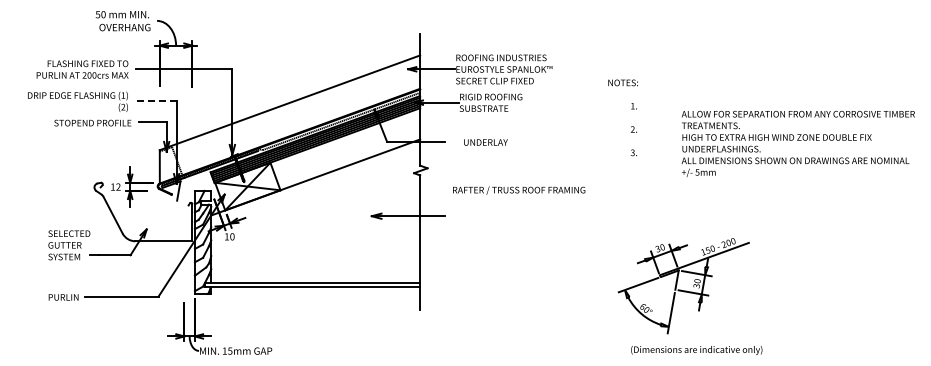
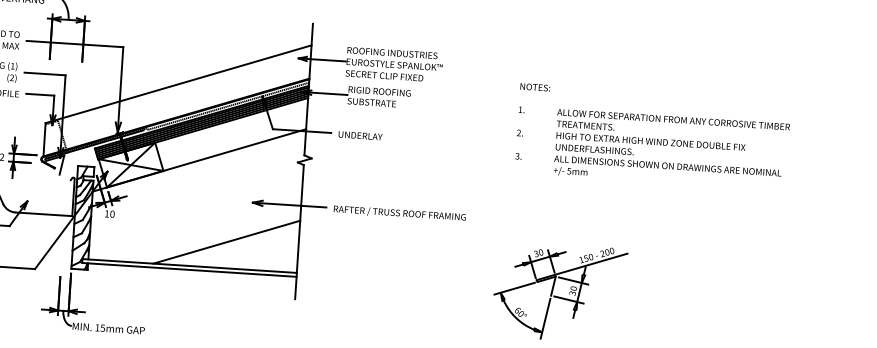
text: (622, 82) -> (534, 86), moved
line: (156, 101) -> (45, 74), dashed -> solid
text: (485, 142) -> (360, 135), moved
text: (797, 143) -> (670, 148), moved
text: (519, 190) -> (400, 213), moved
line: (348, 257) -> (226, 242), added

